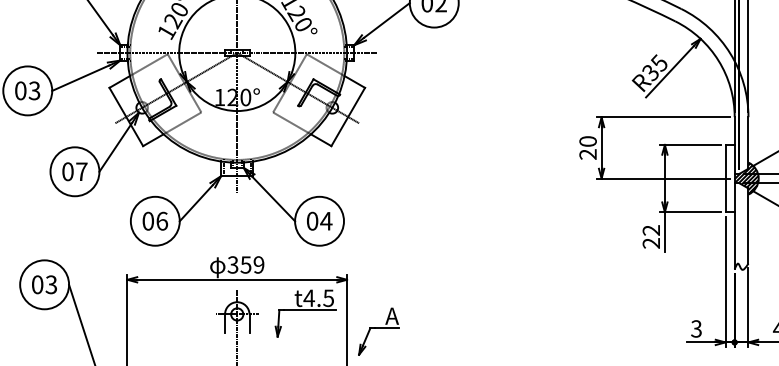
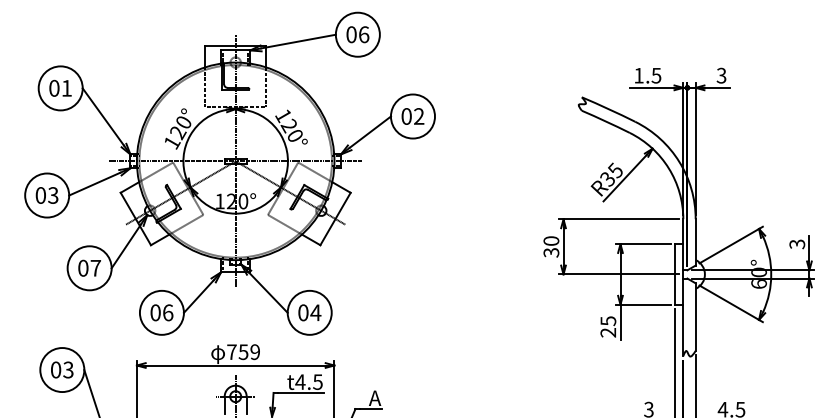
text: (588, 154) -> (551, 252), 20 -> 30
hatch: (746, 178) -> (693, 274), removed
text: (651, 230) -> (608, 321), 22 -> 25
text: (232, 265) -> (231, 352), 359 -> 759

